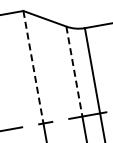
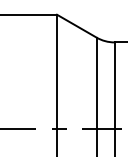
line: (34, 67) -> (57, 72), dashed -> solid
line: (74, 71) -> (96, 83), dashed -> solid

